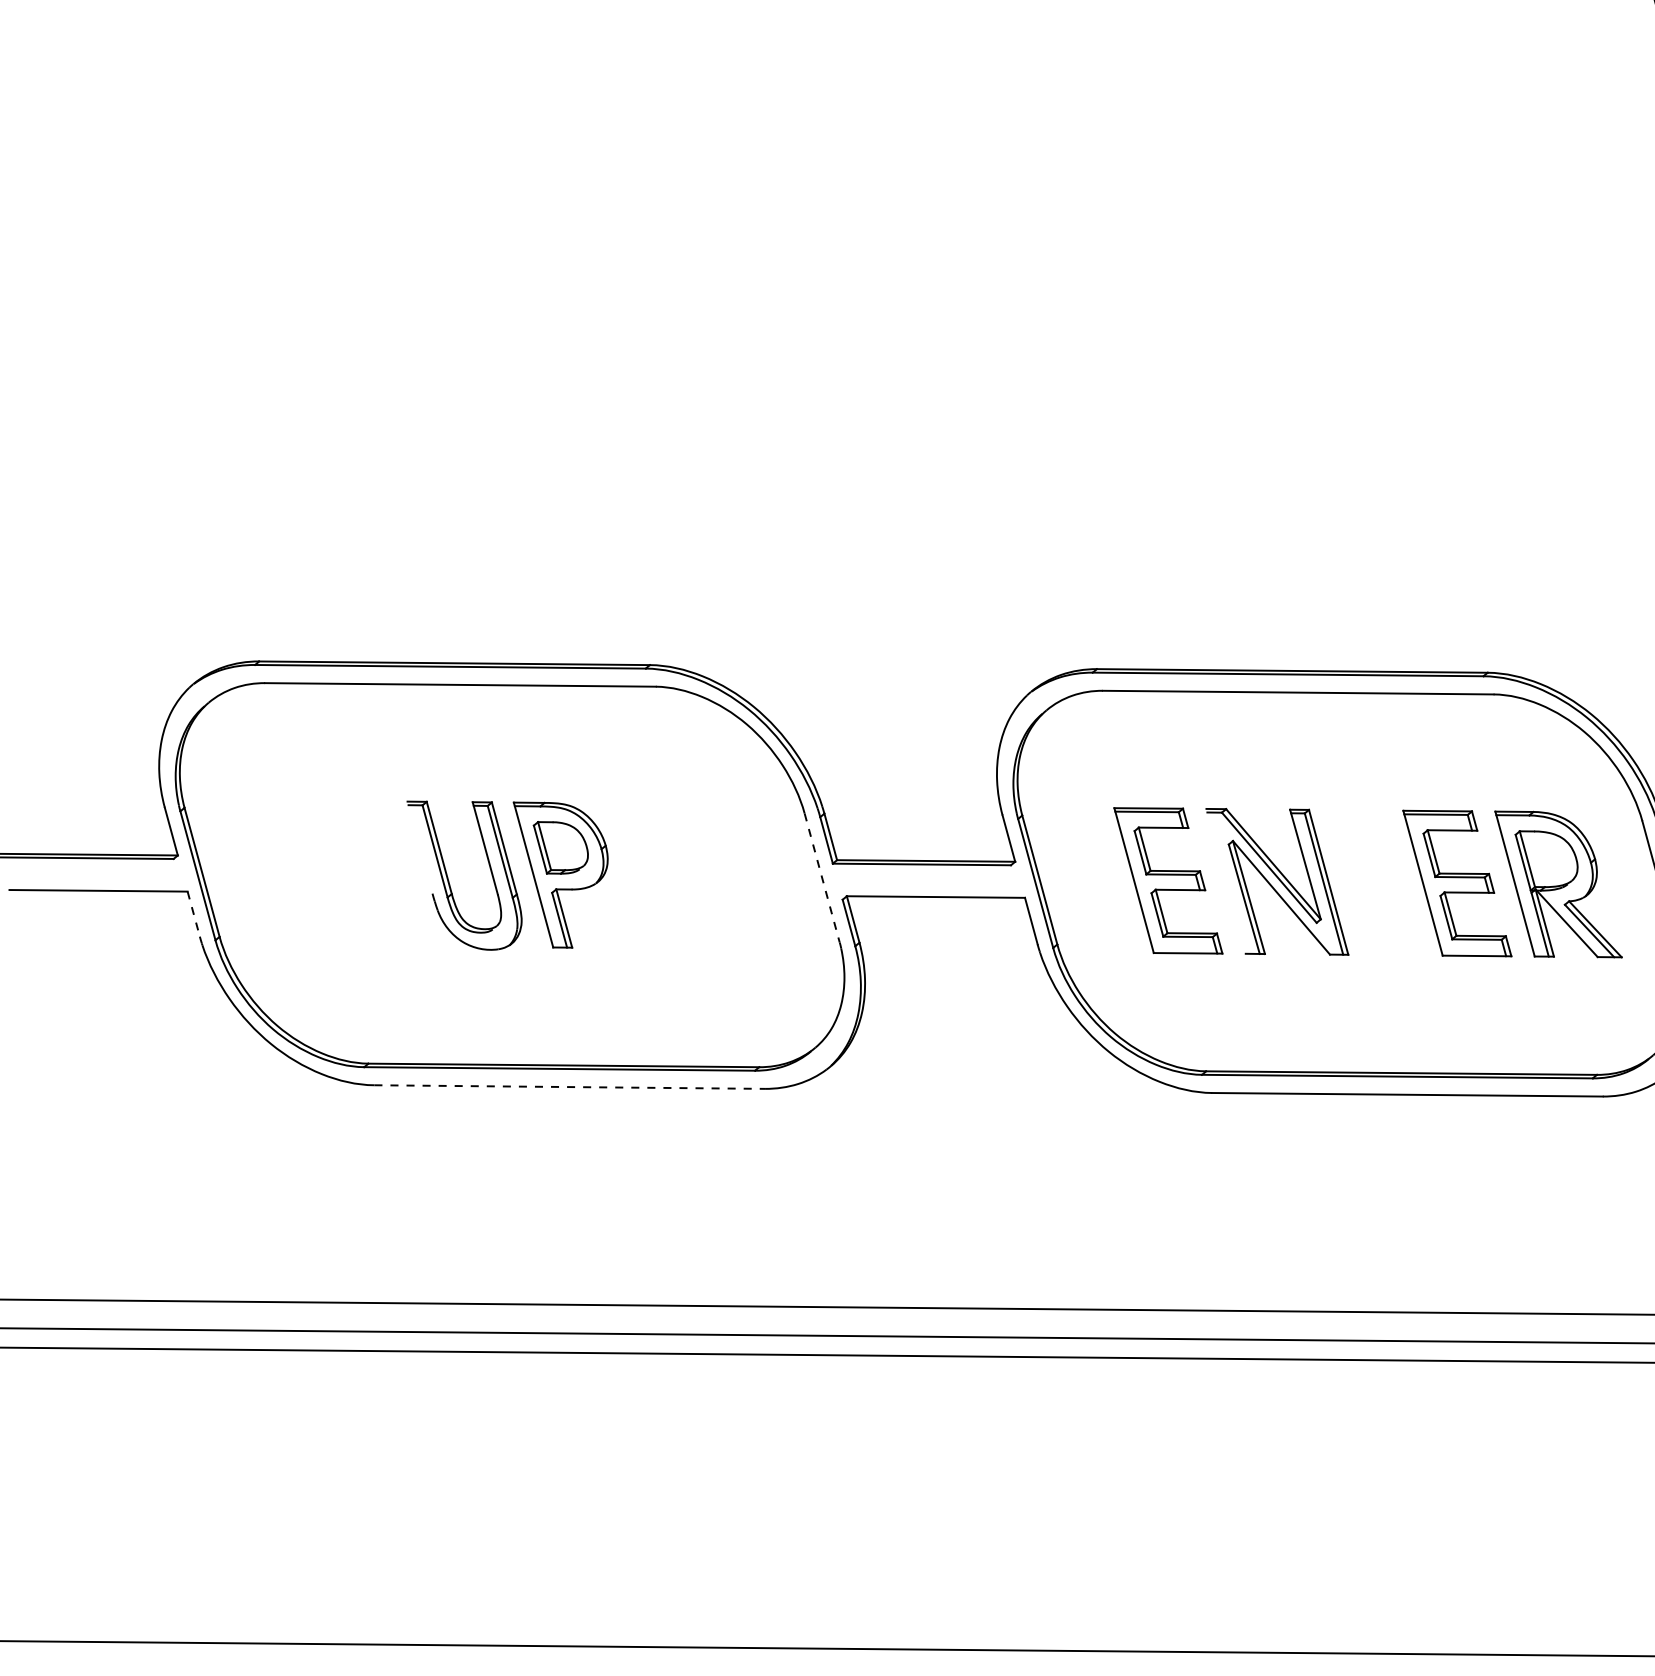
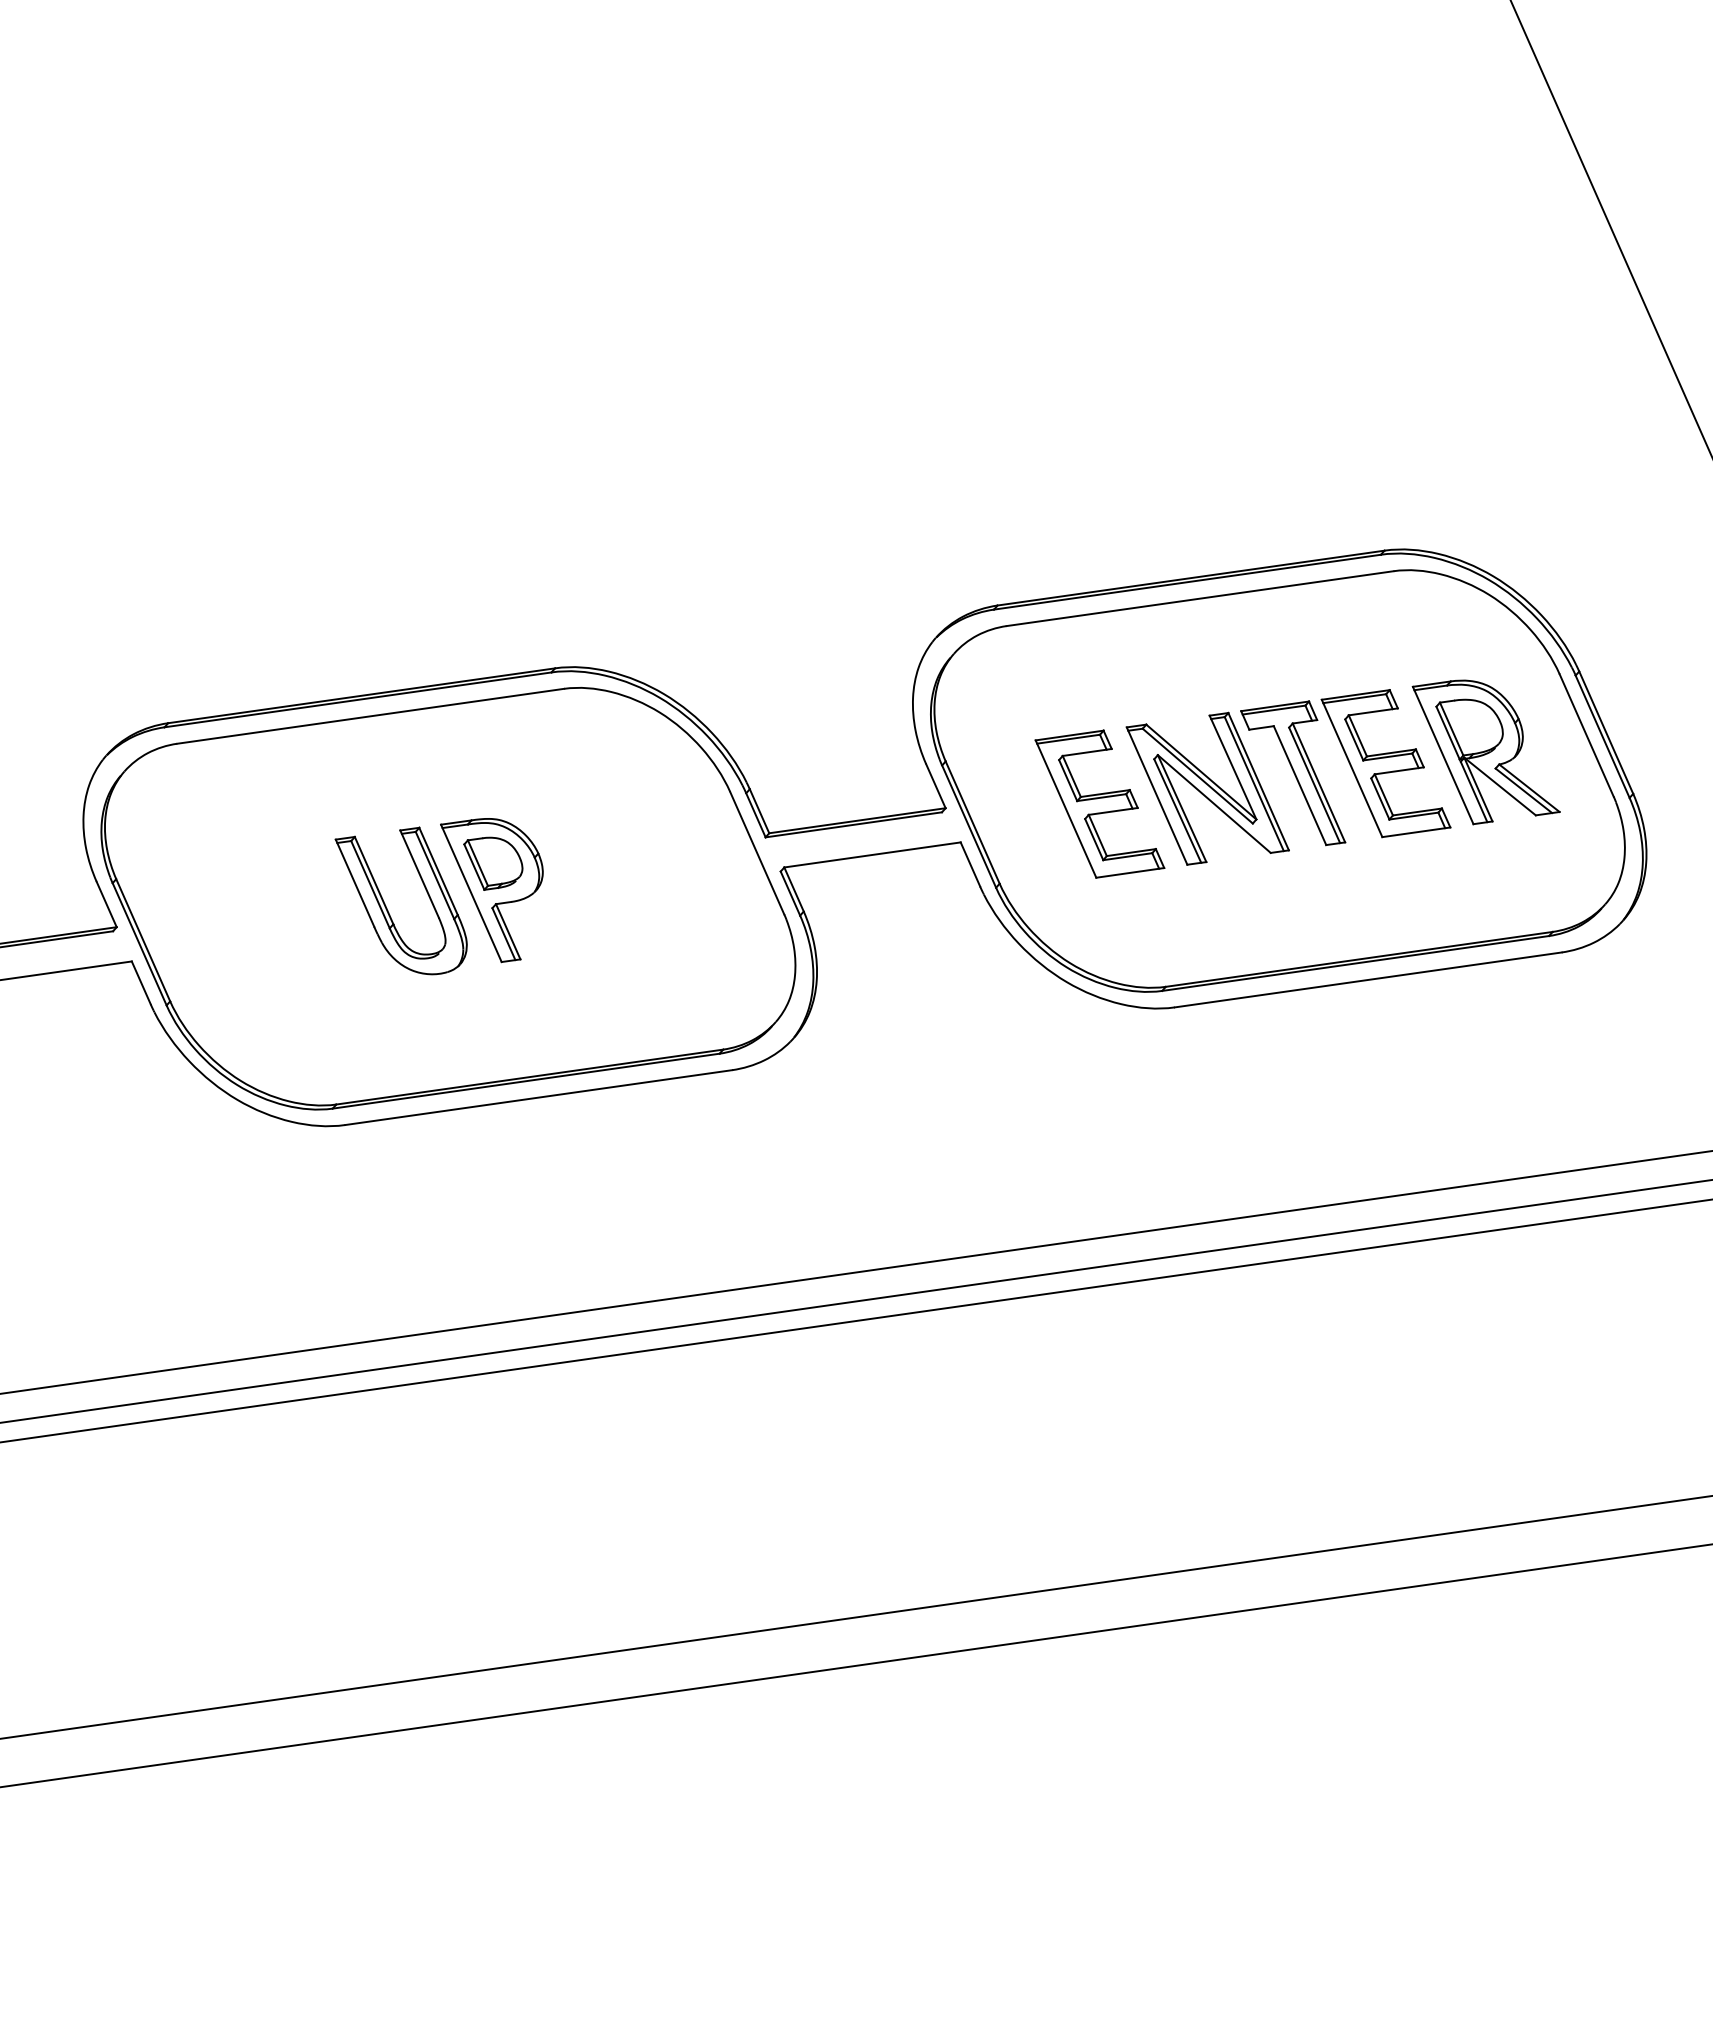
line: (419, 846) -> (354, 882), added
line: (822, 878) -> (757, 853), dashed -> solid
part: (1364, 879) -> (1293, 773), added
line: (1225, 880) -> (1156, 795), added
line: (193, 914) -> (141, 983), dashed -> solid
line: (570, 1087) -> (539, 1097), dashed -> solid

